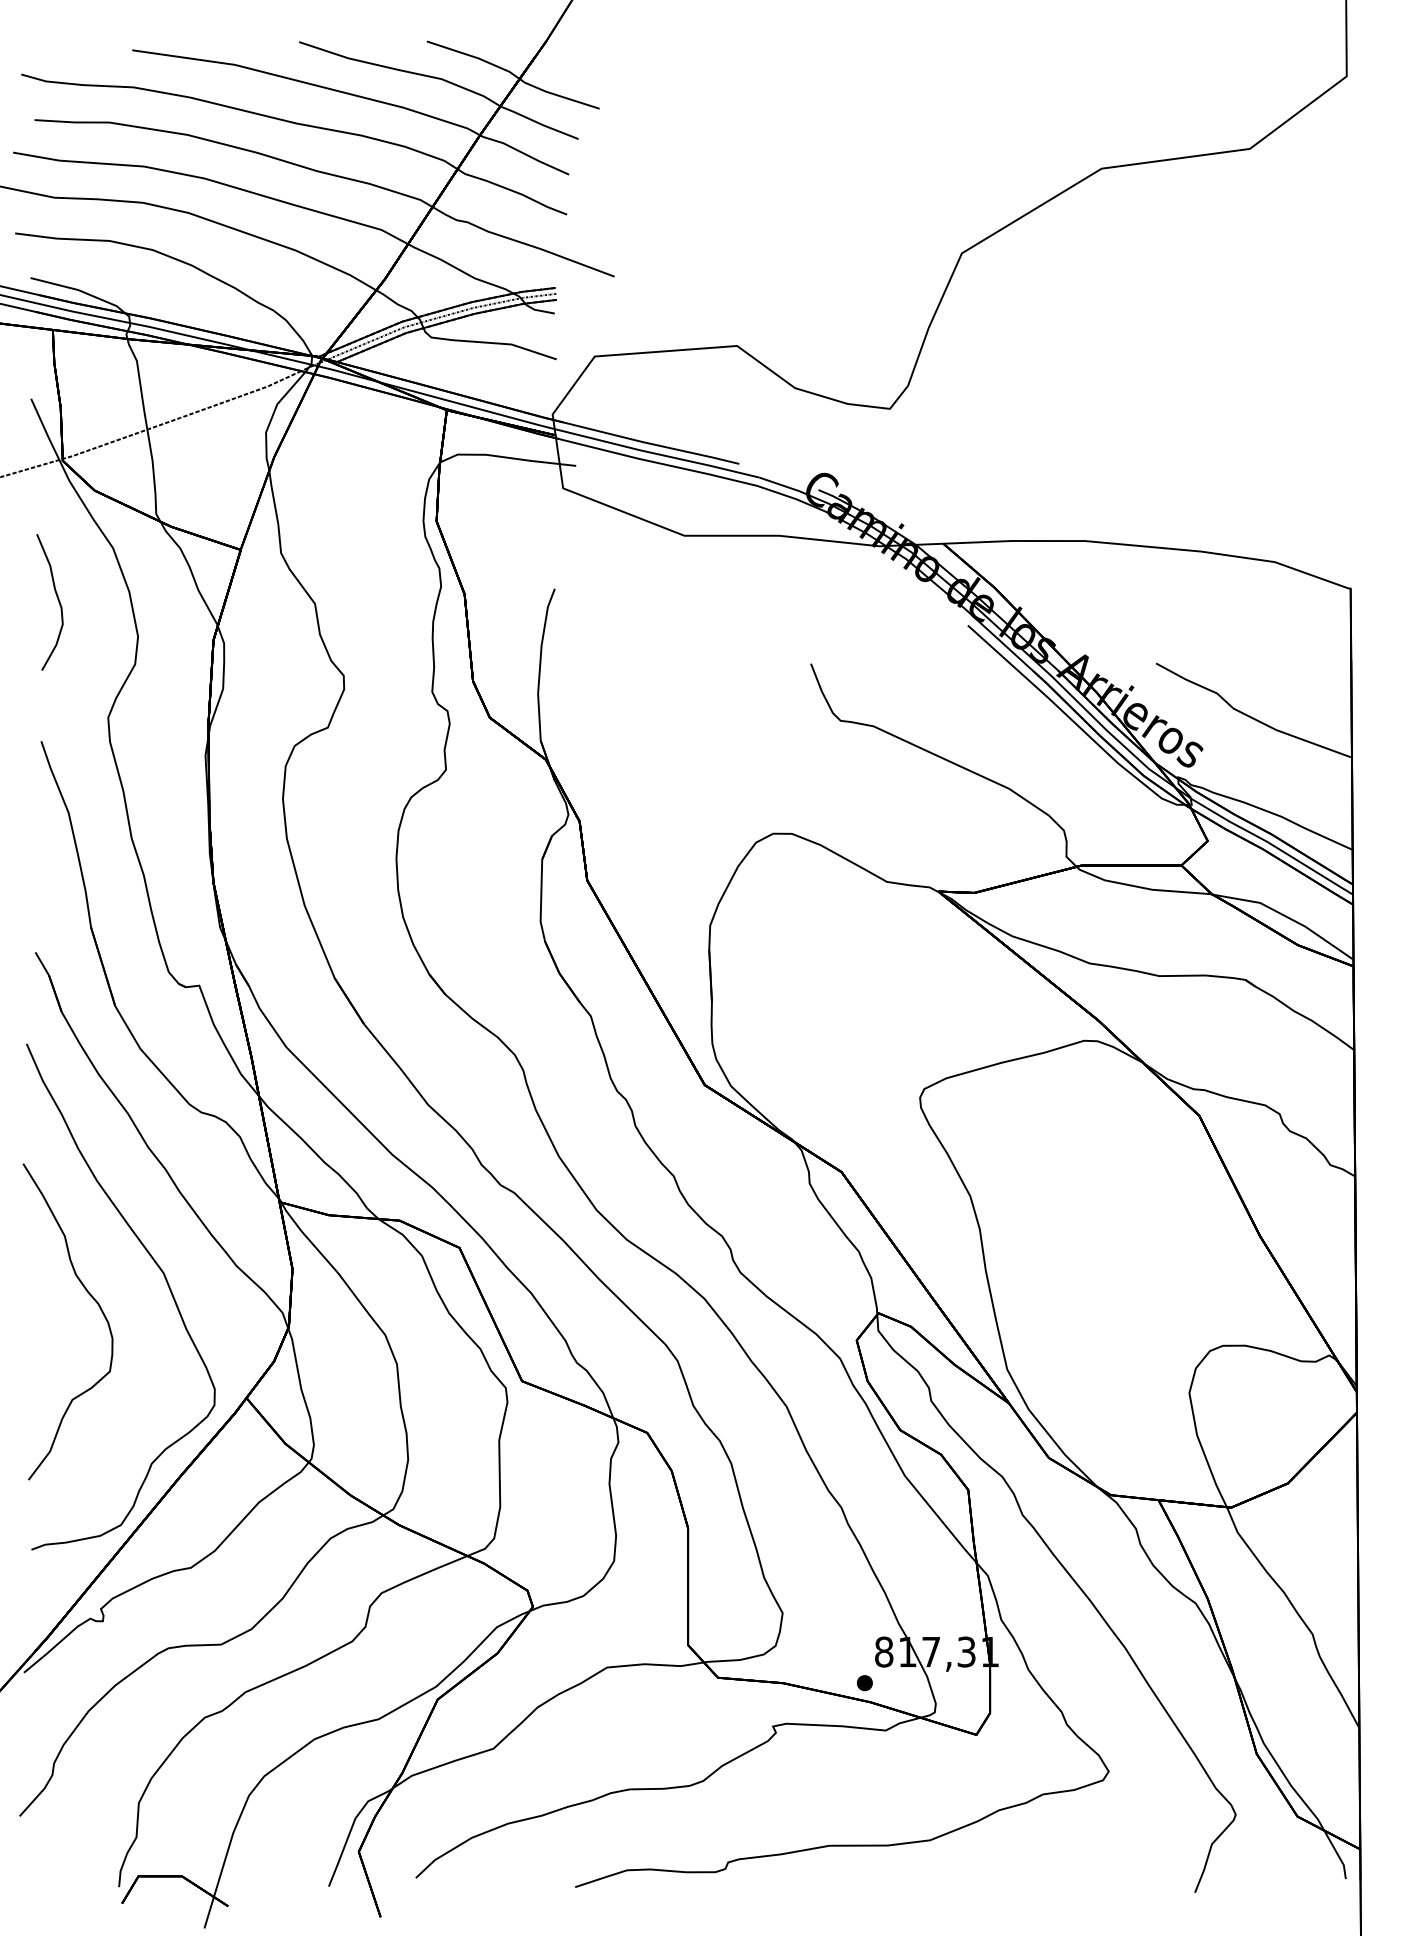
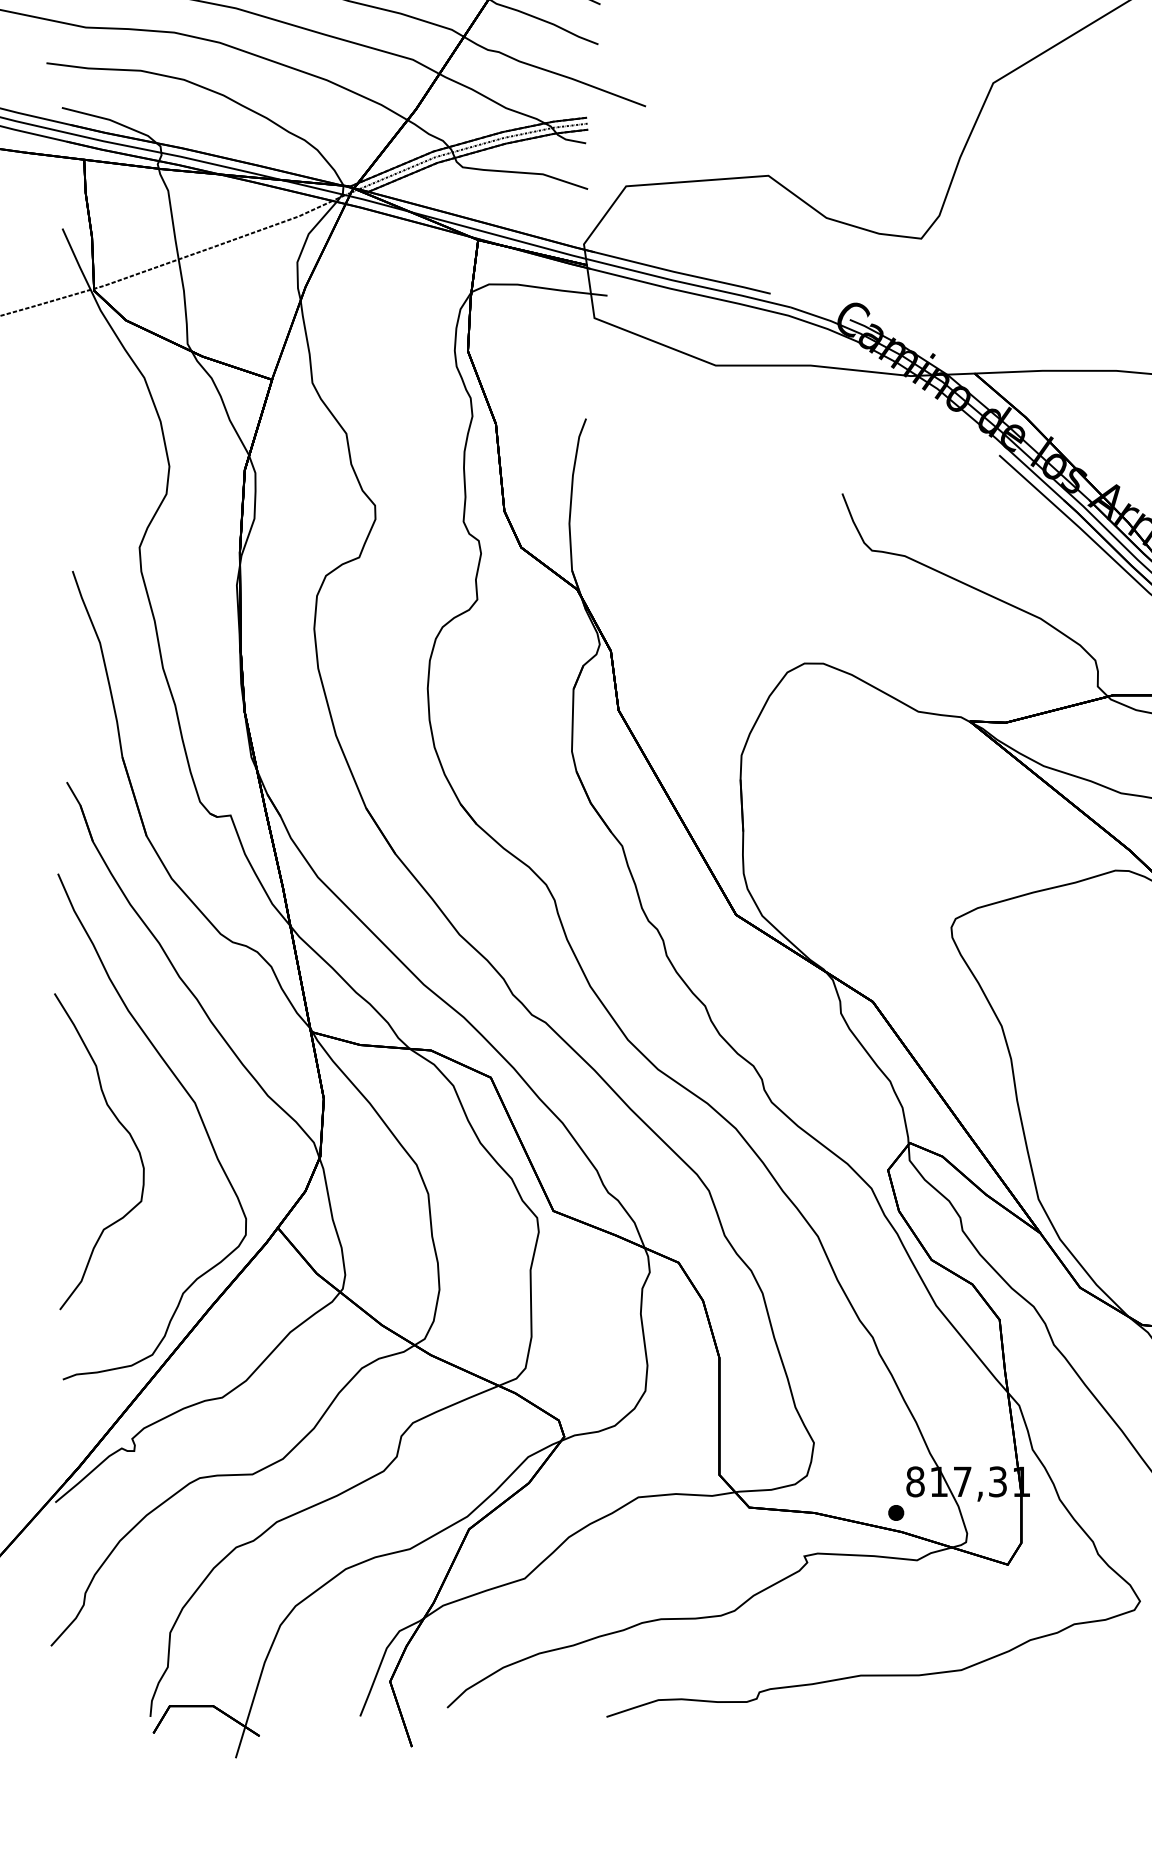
curve: (57, 599) -> (88, 429), removed

